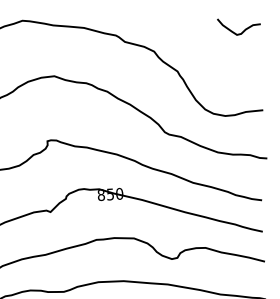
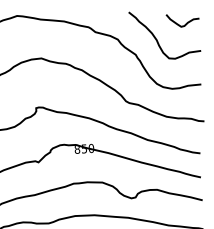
part: (205, 51) -> (157, 39), added

